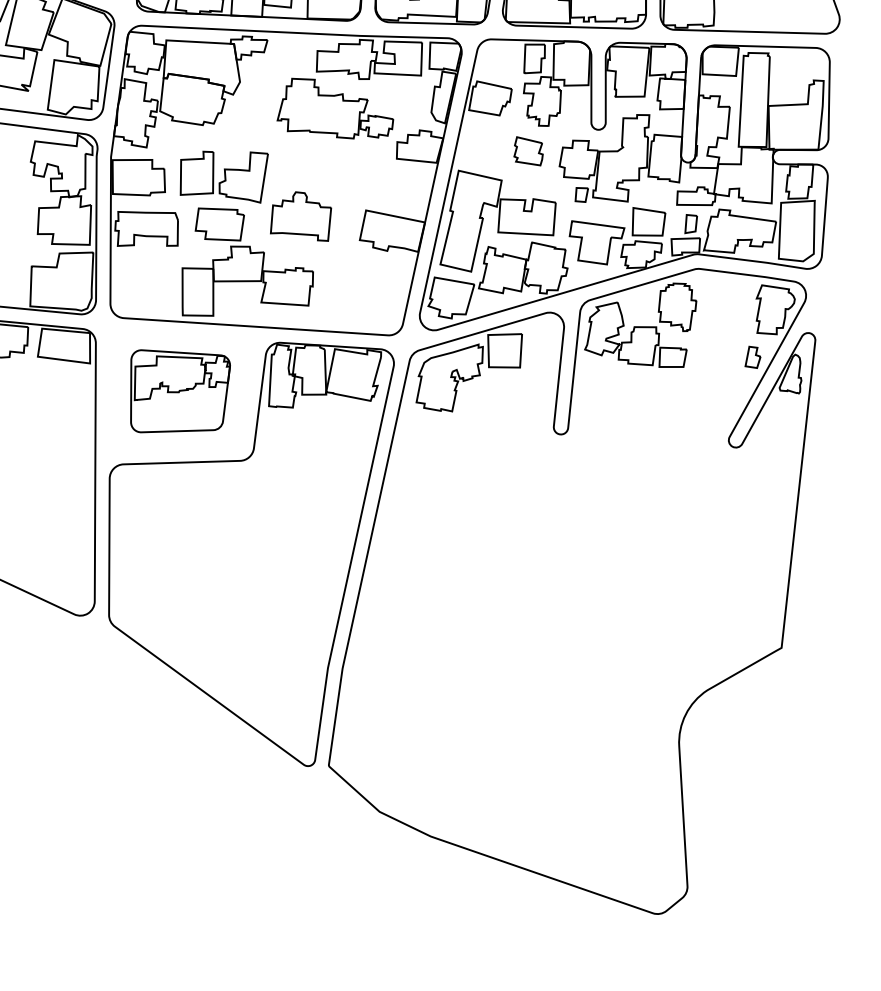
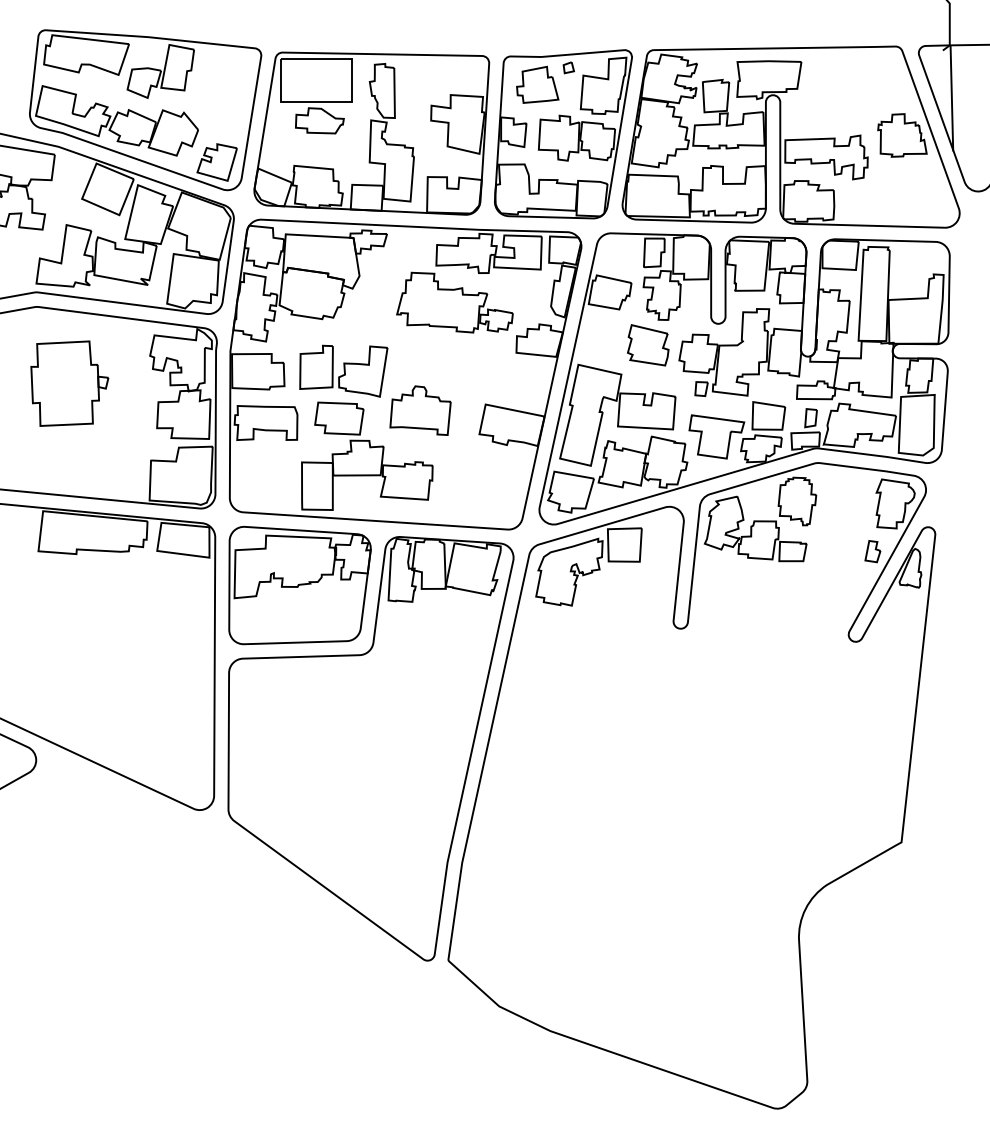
part: (528, 151) -> (648, 345), size x1.43
part: (180, 391) -> (299, 585), size x1.43

